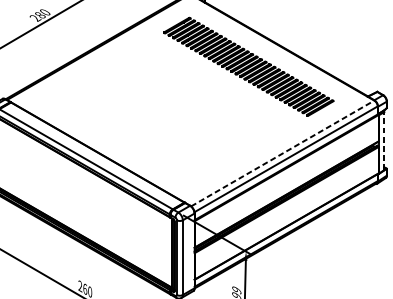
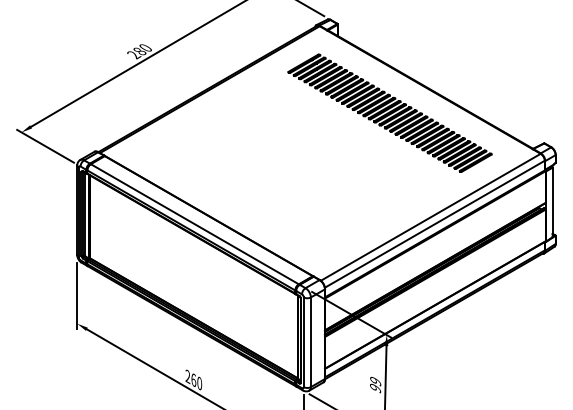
line: (384, 141) -> (552, 202), dashed -> solid
line: (282, 153) -> (430, 217), dashed -> solid

